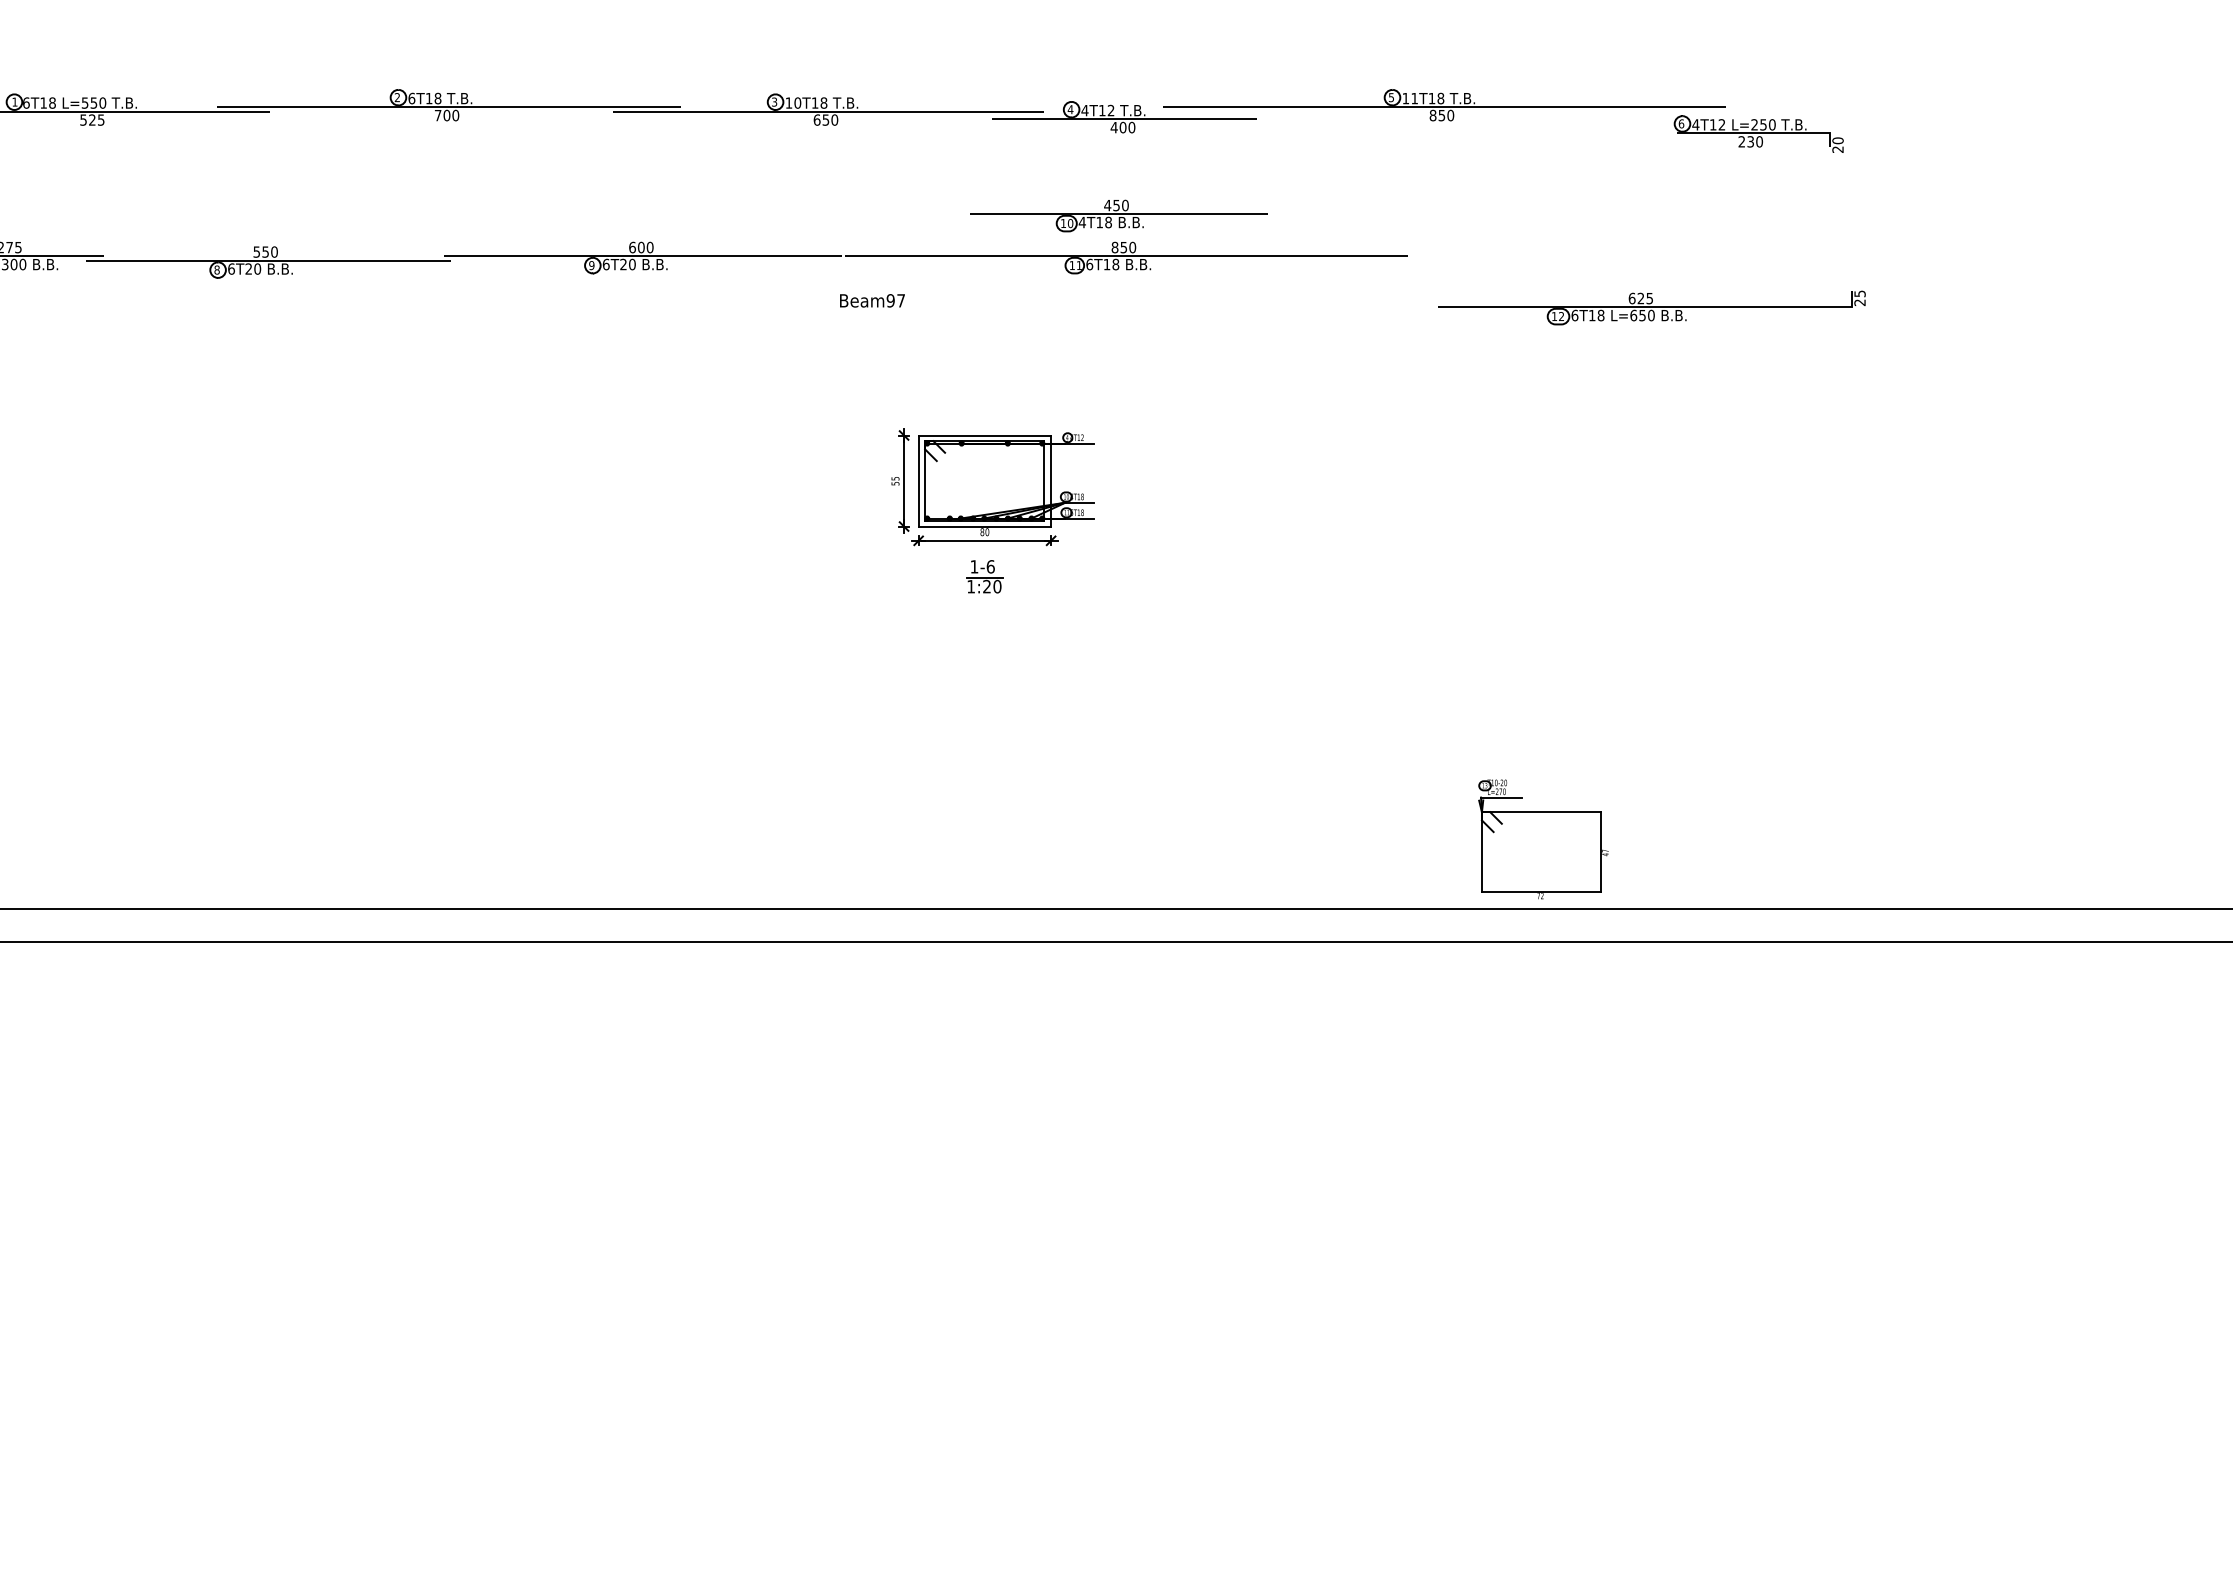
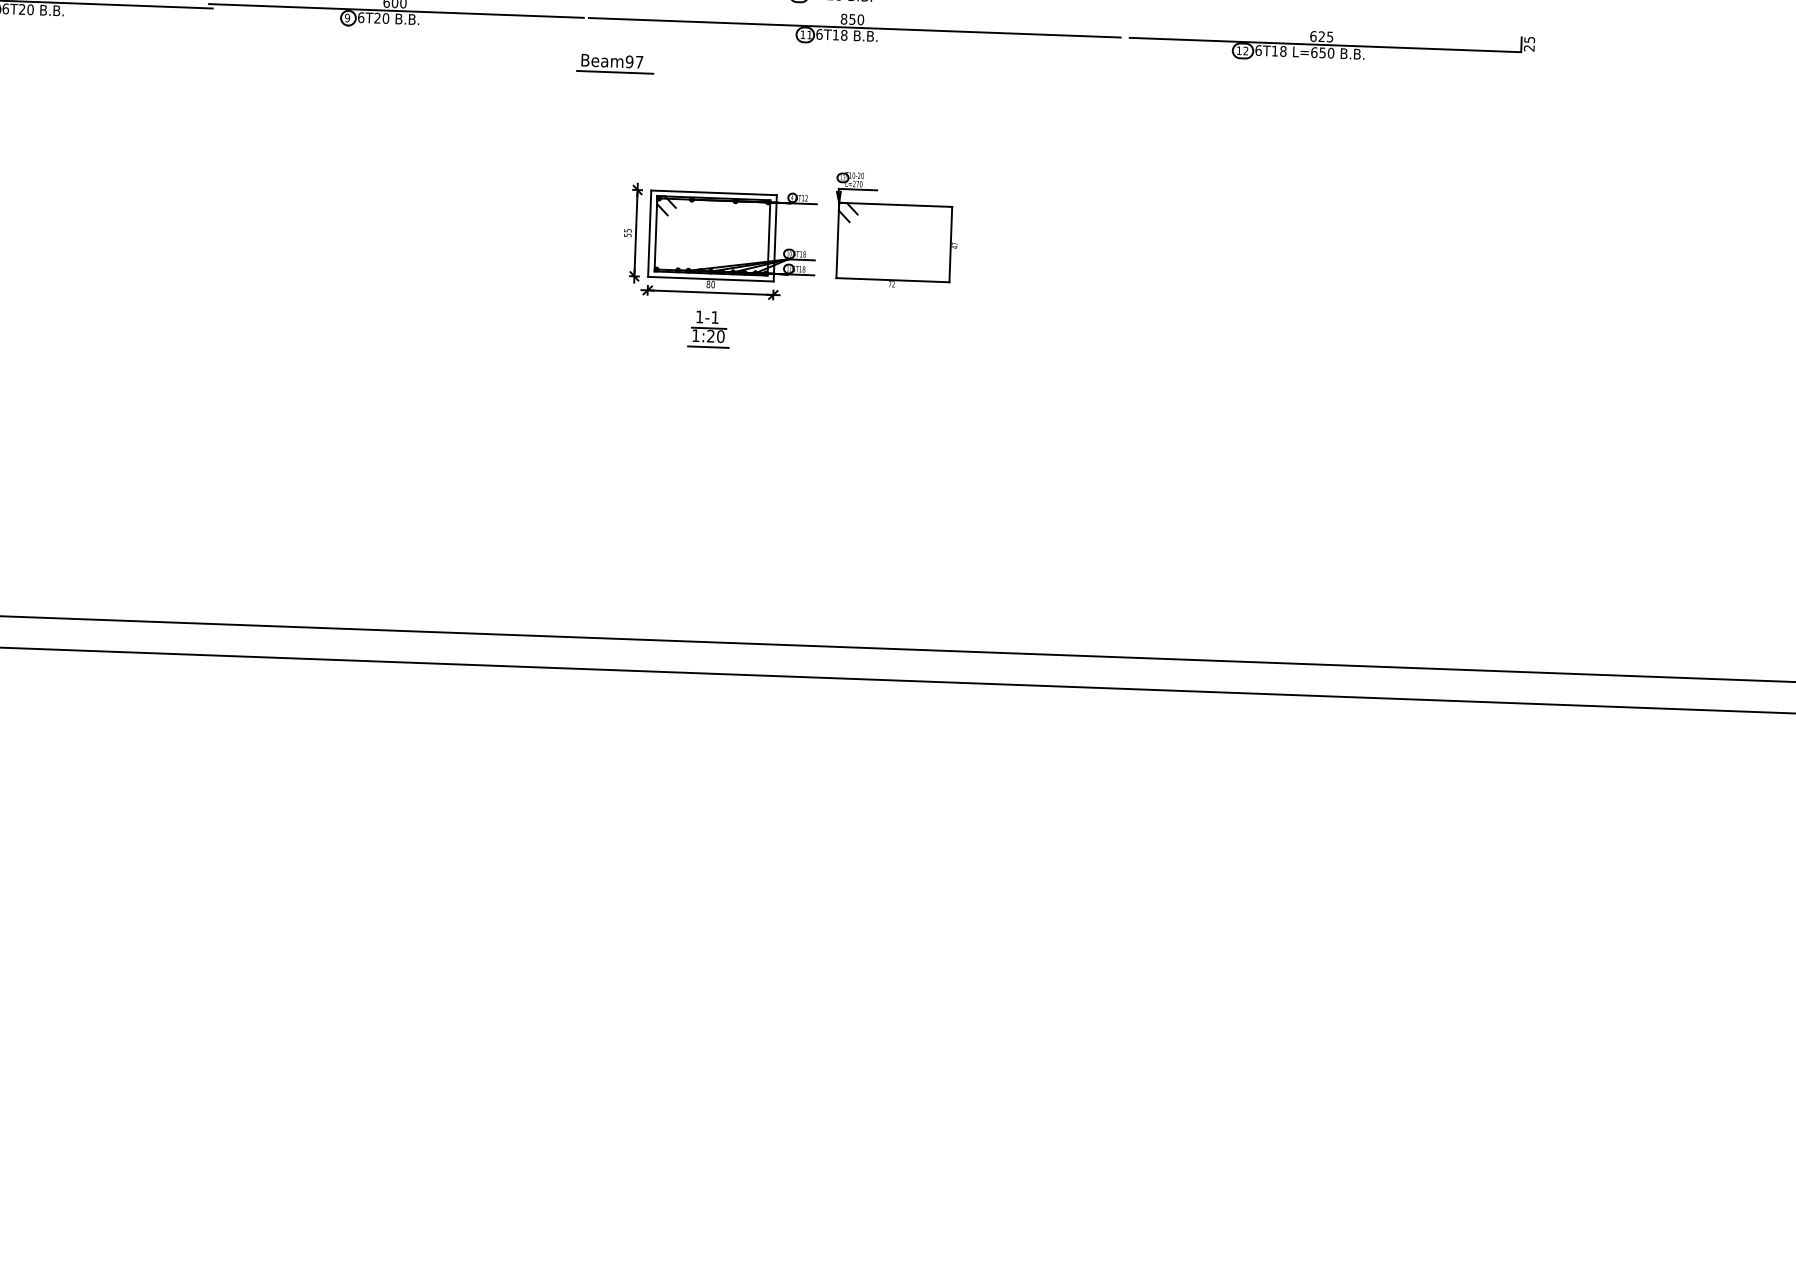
part: (1651, 307) -> (1331, 45), moved
line: (875, 312) -> (614, 72), added
text: (990, 566) -> (714, 317), 1-6 -> 1-1
line: (984, 598) -> (708, 347), added
part: (1543, 839) -> (896, 230), moved

